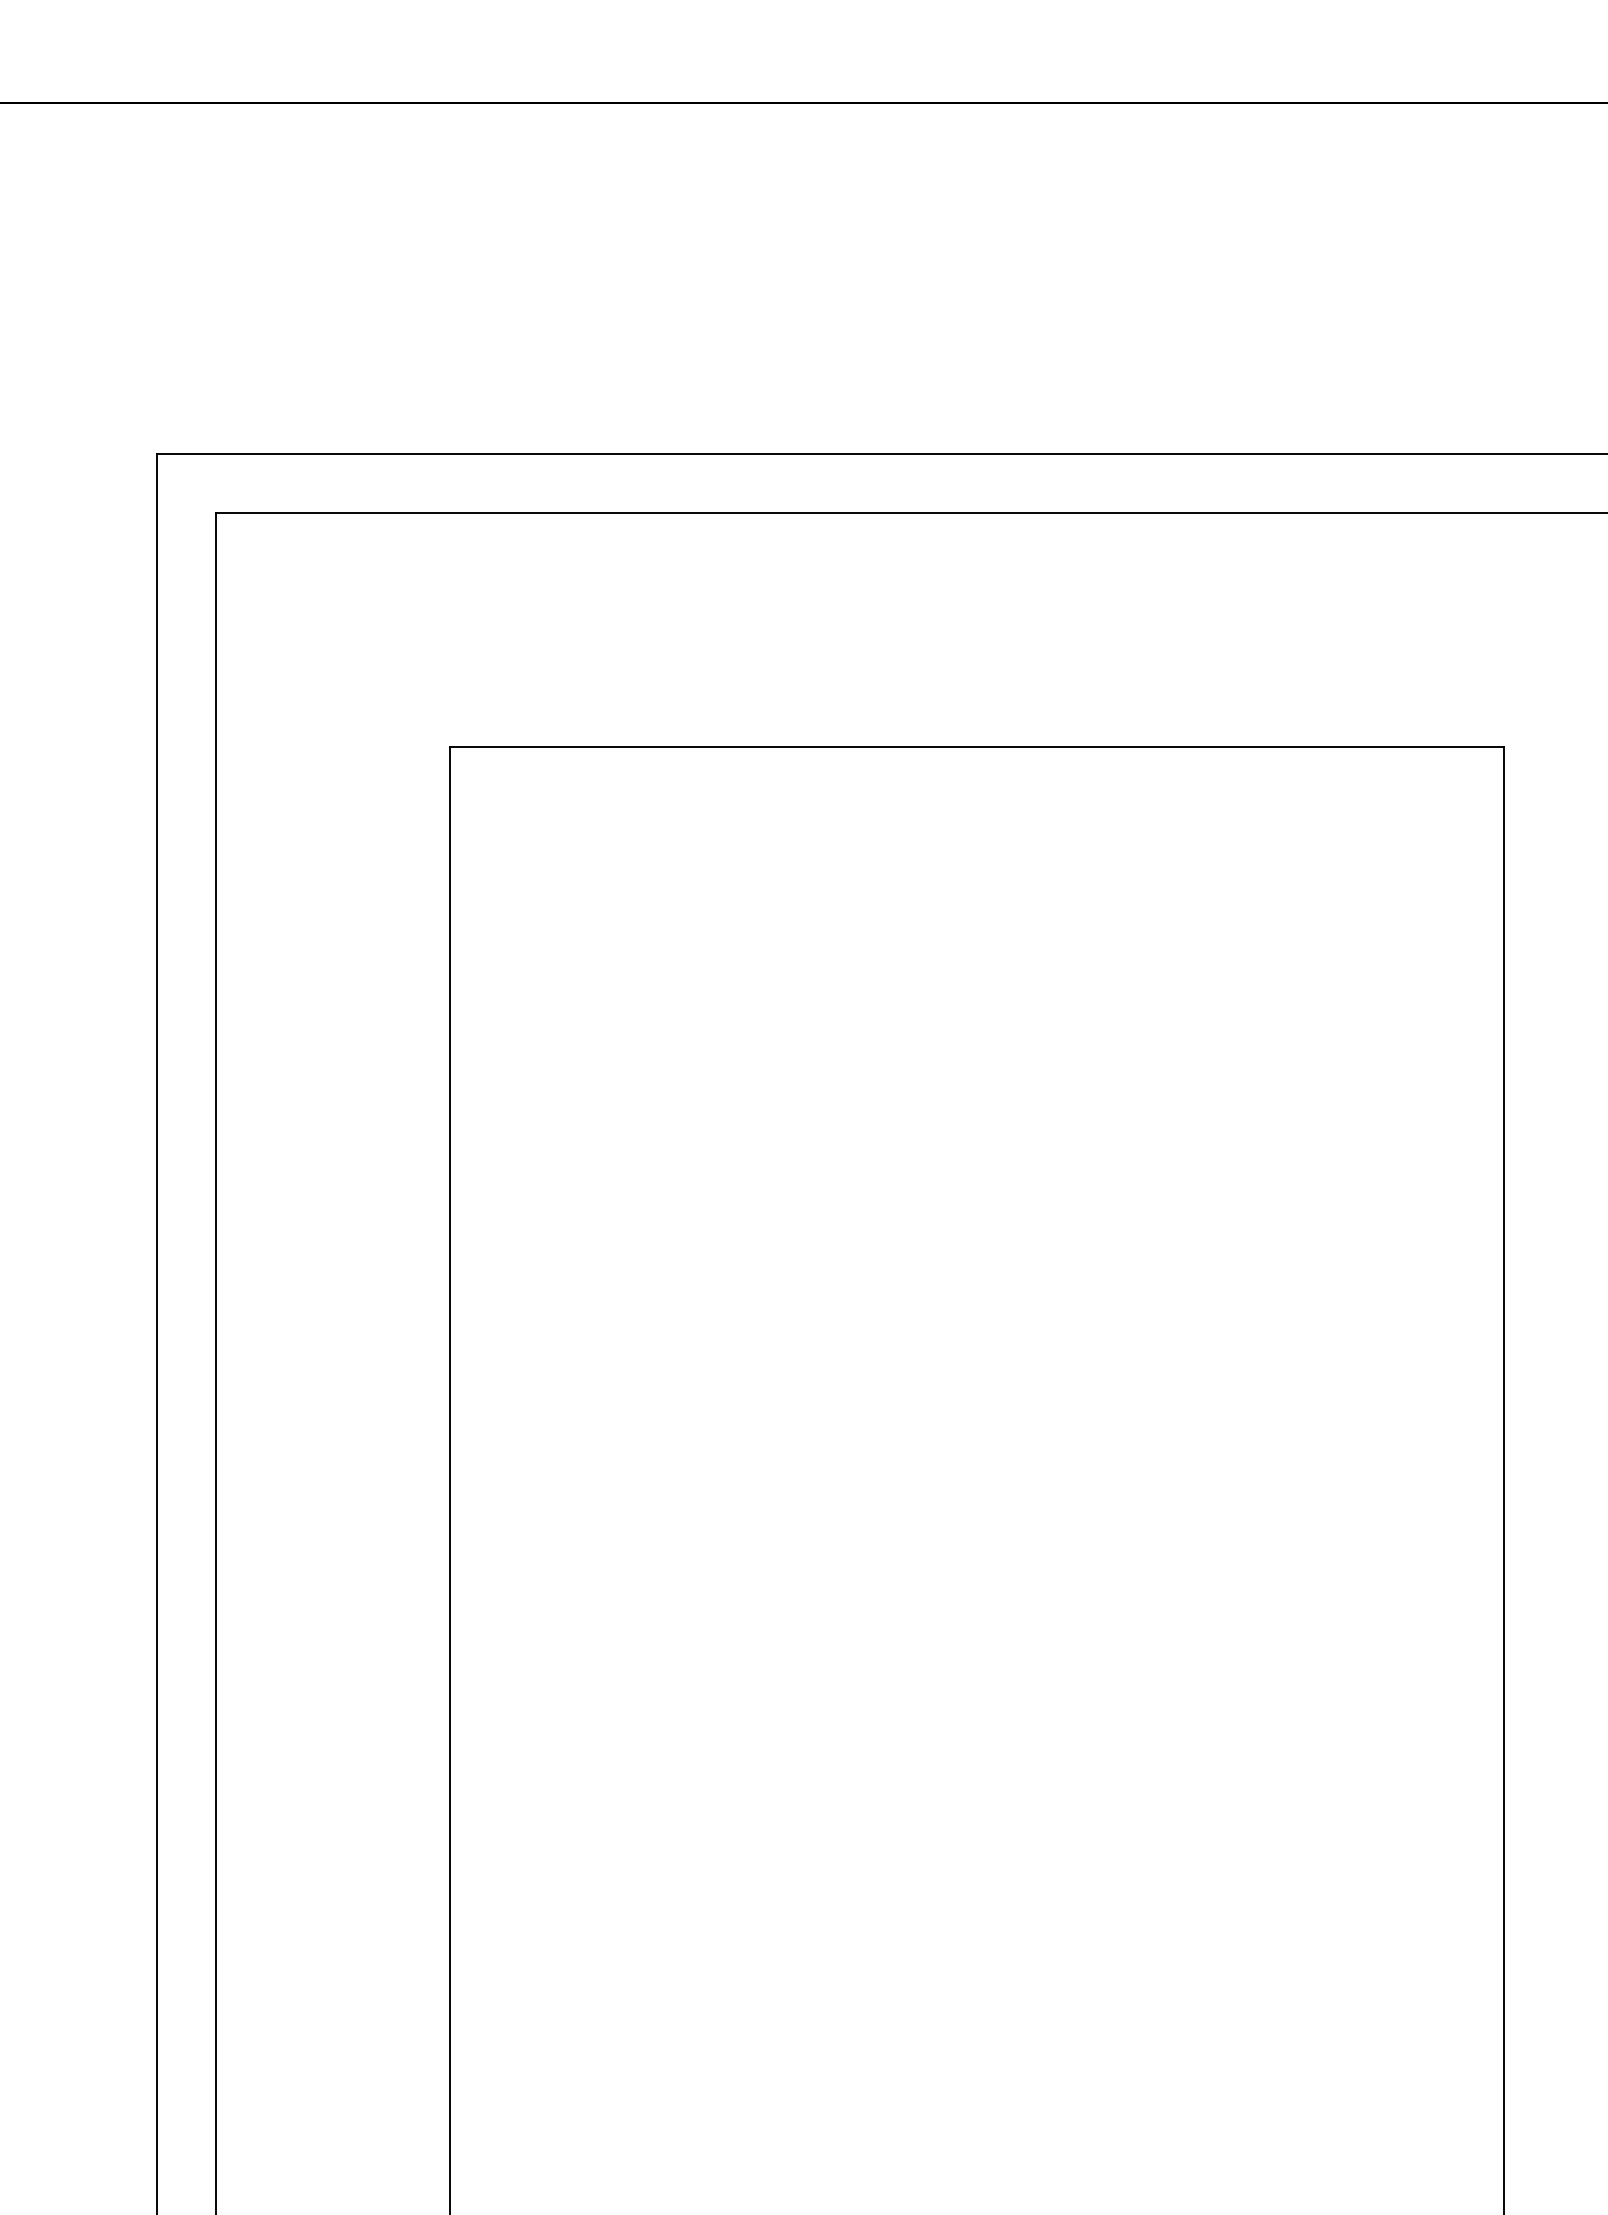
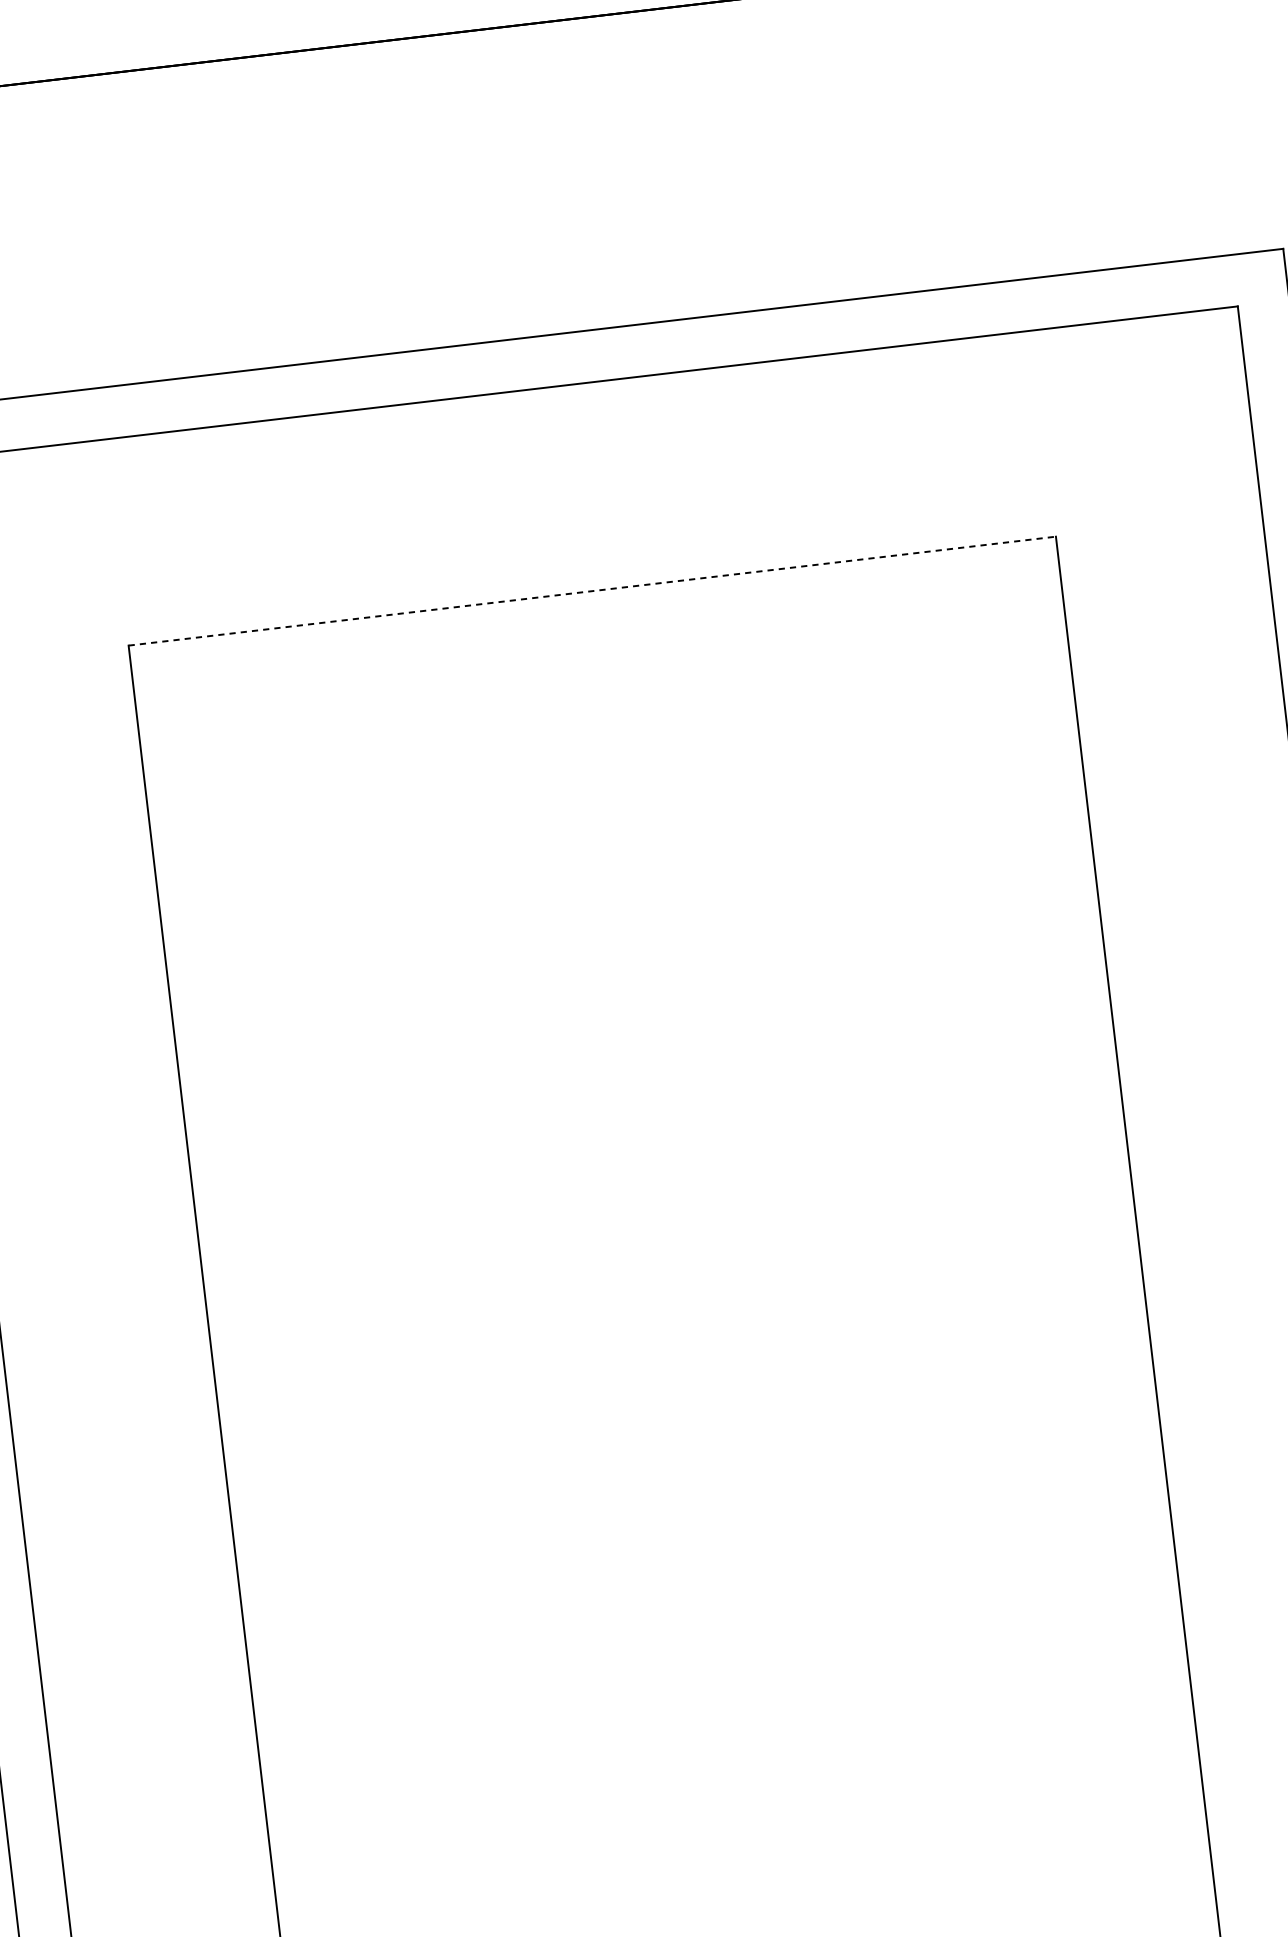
line: (977, 747) -> (592, 591), solid -> dashed

